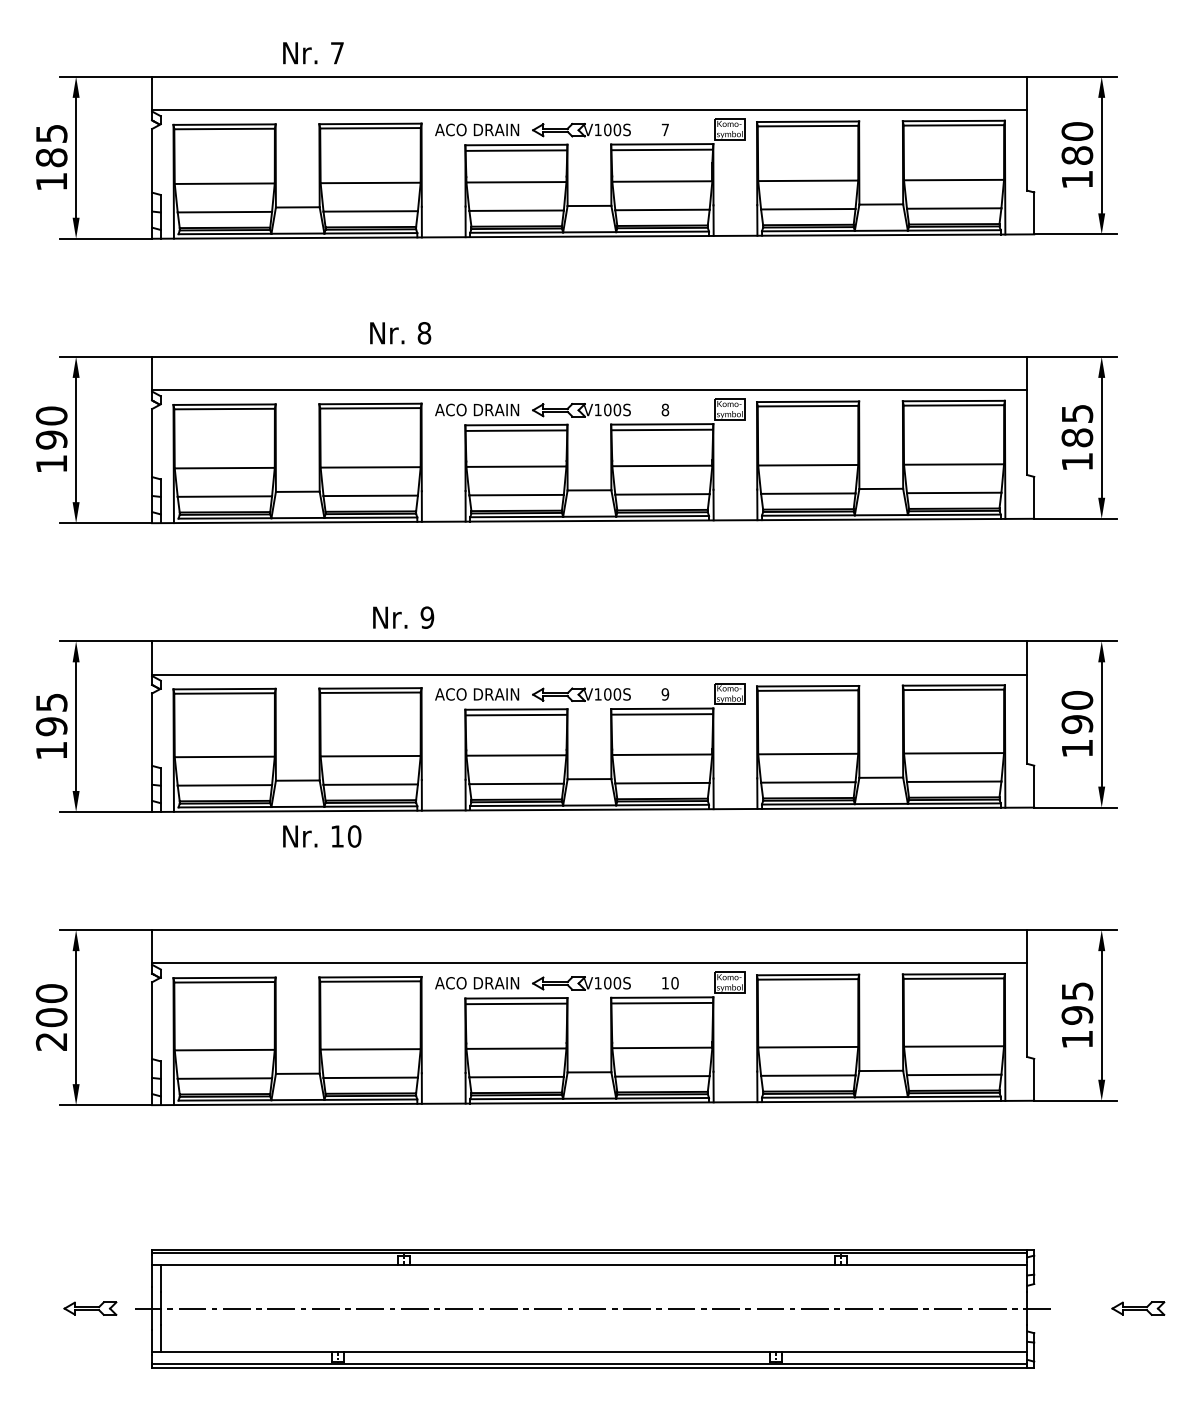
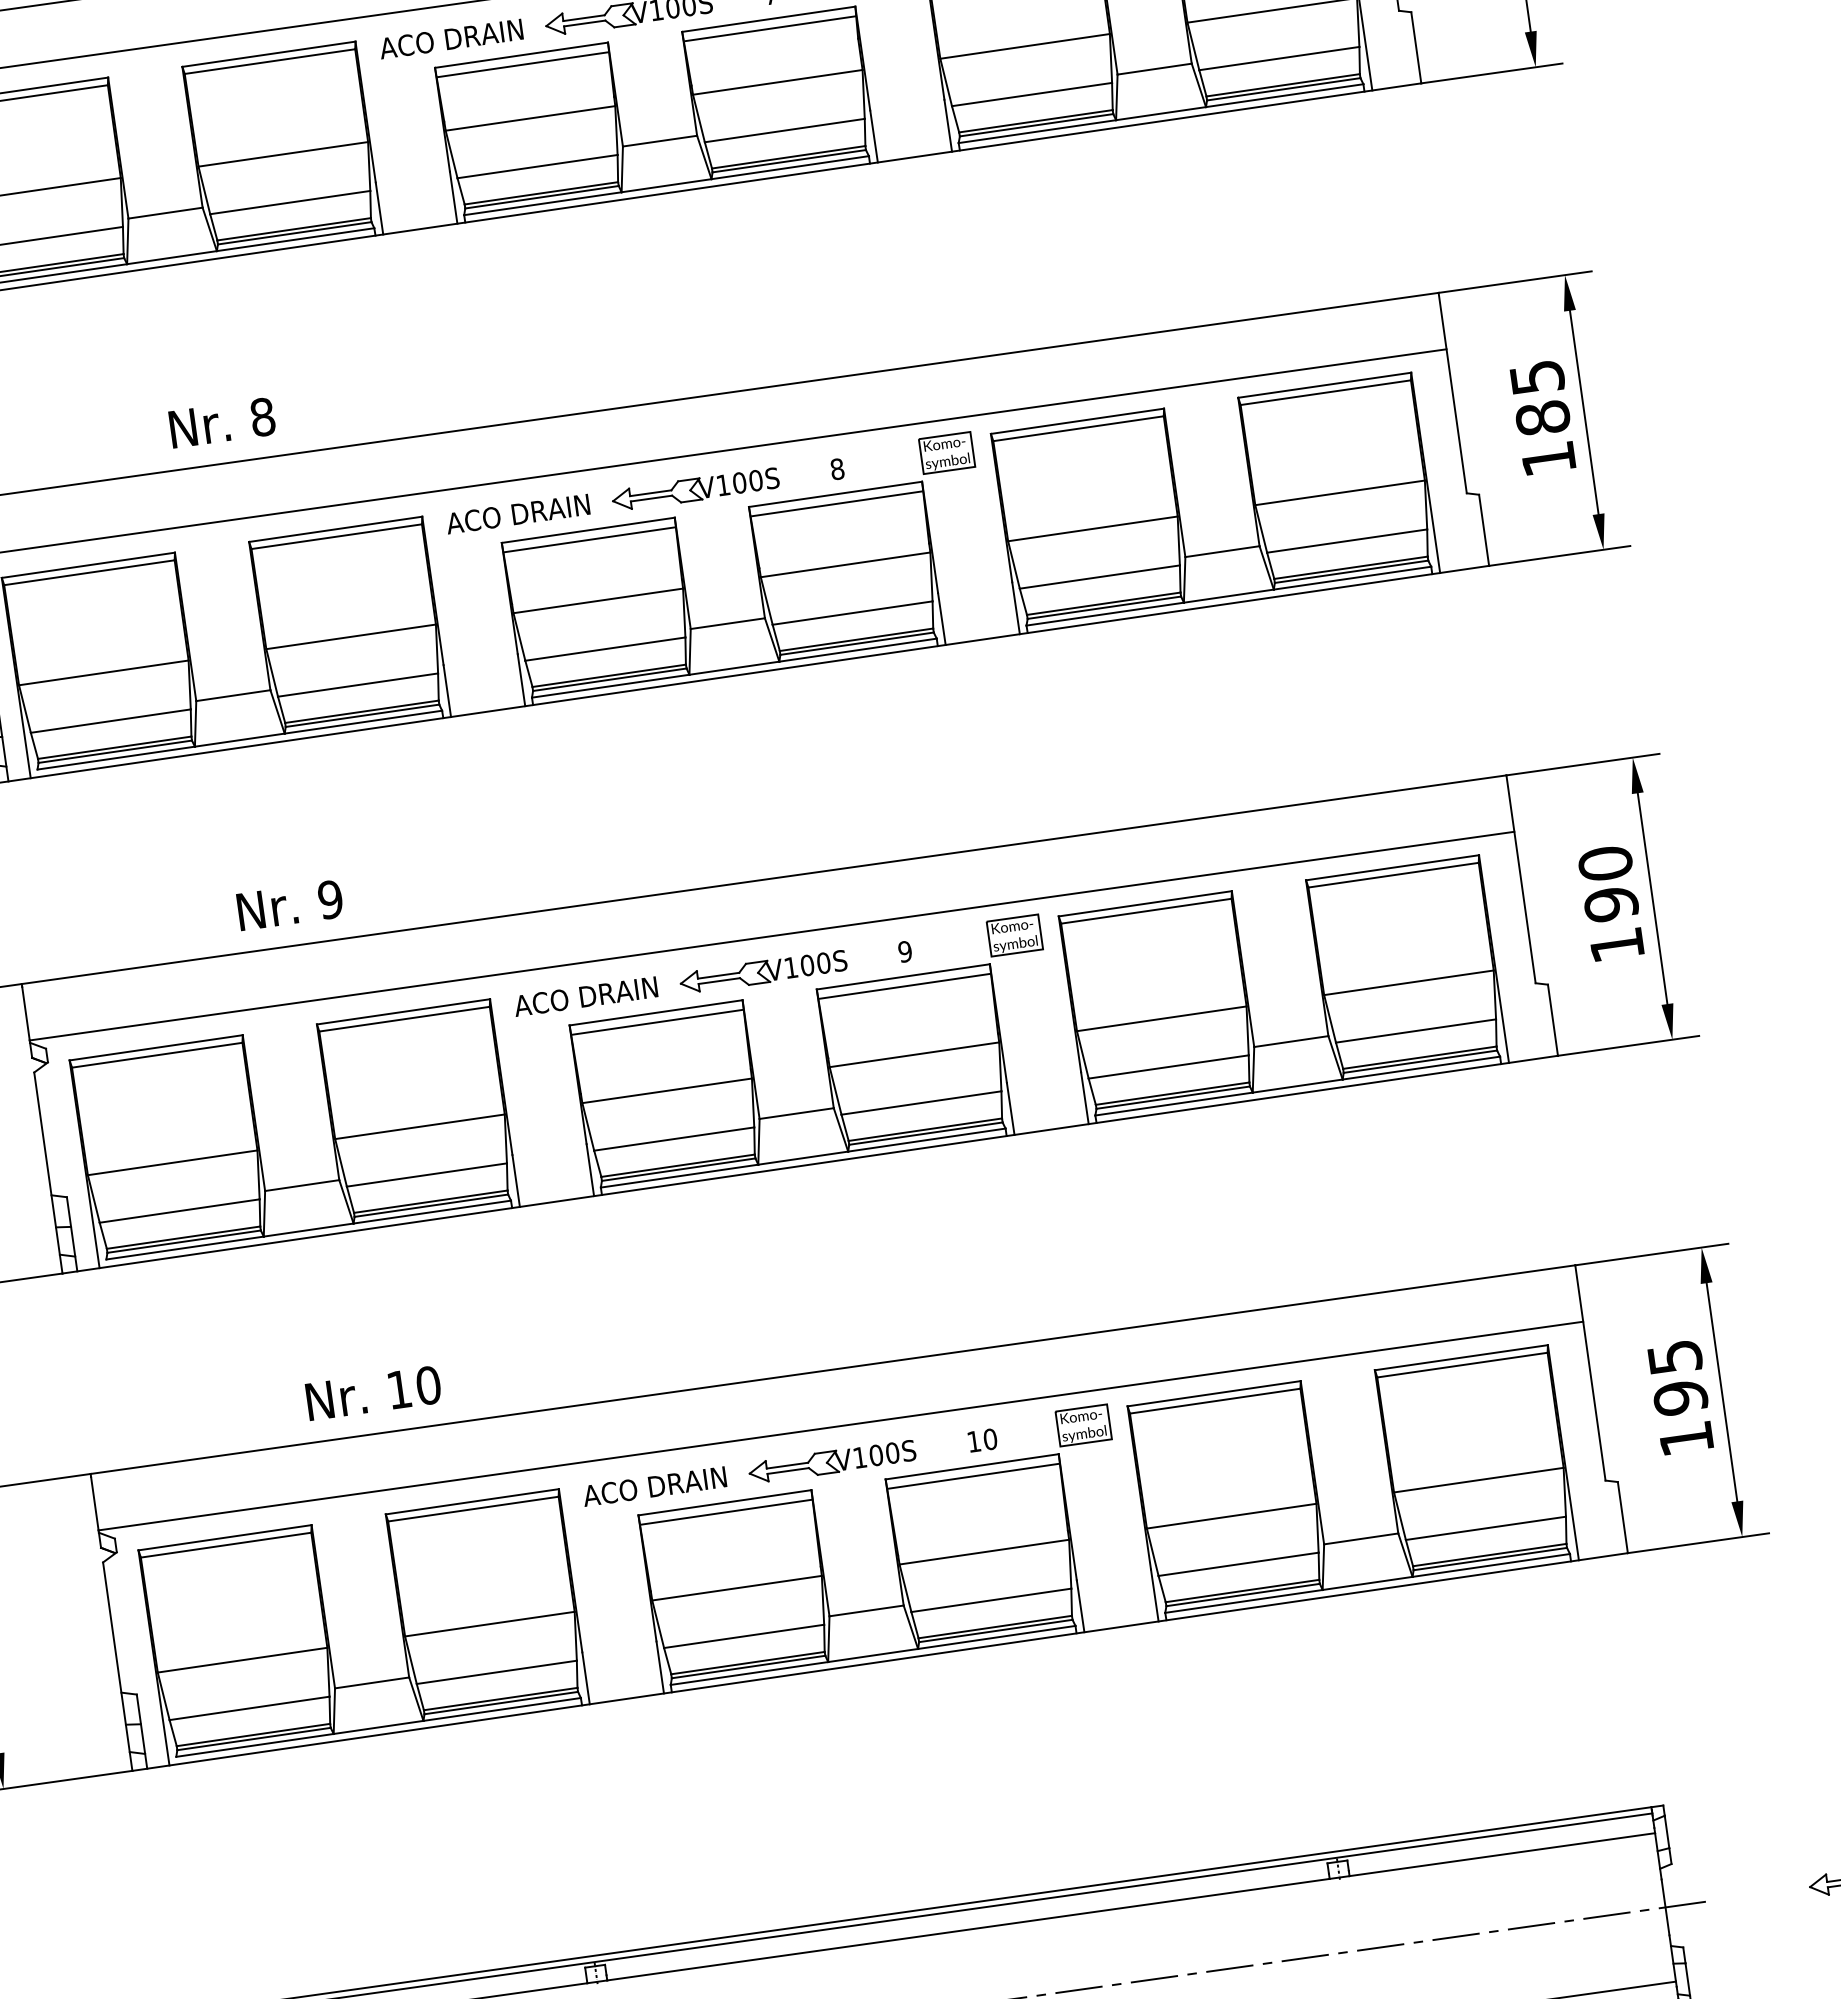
text: (400, 333) -> (222, 423), moved
text: (403, 617) -> (289, 905), moved
text: (322, 836) -> (374, 1393), moved

